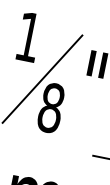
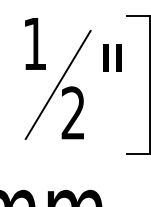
text: (51, 108) -> (73, 113), 8 -> 2

